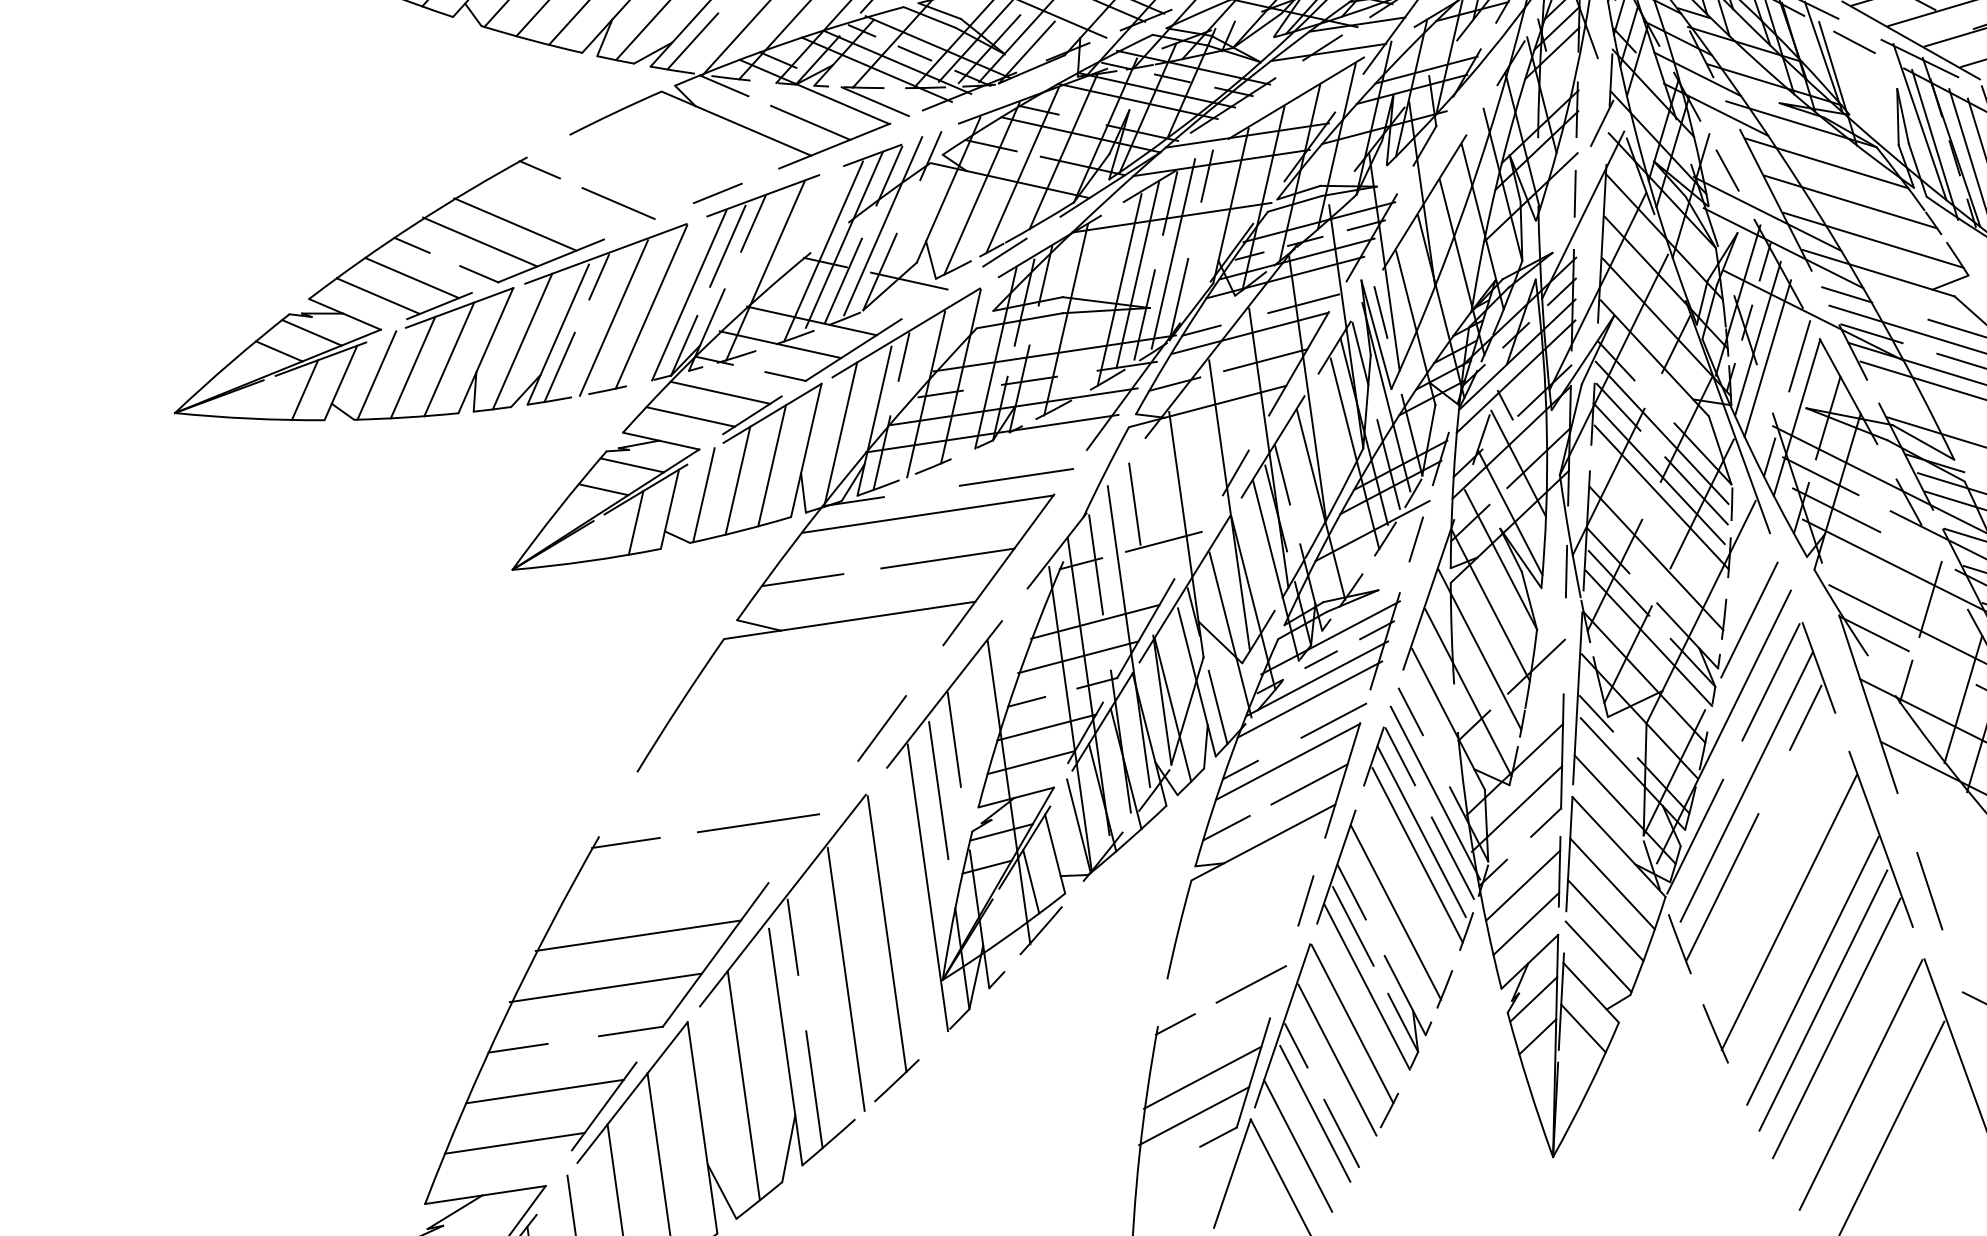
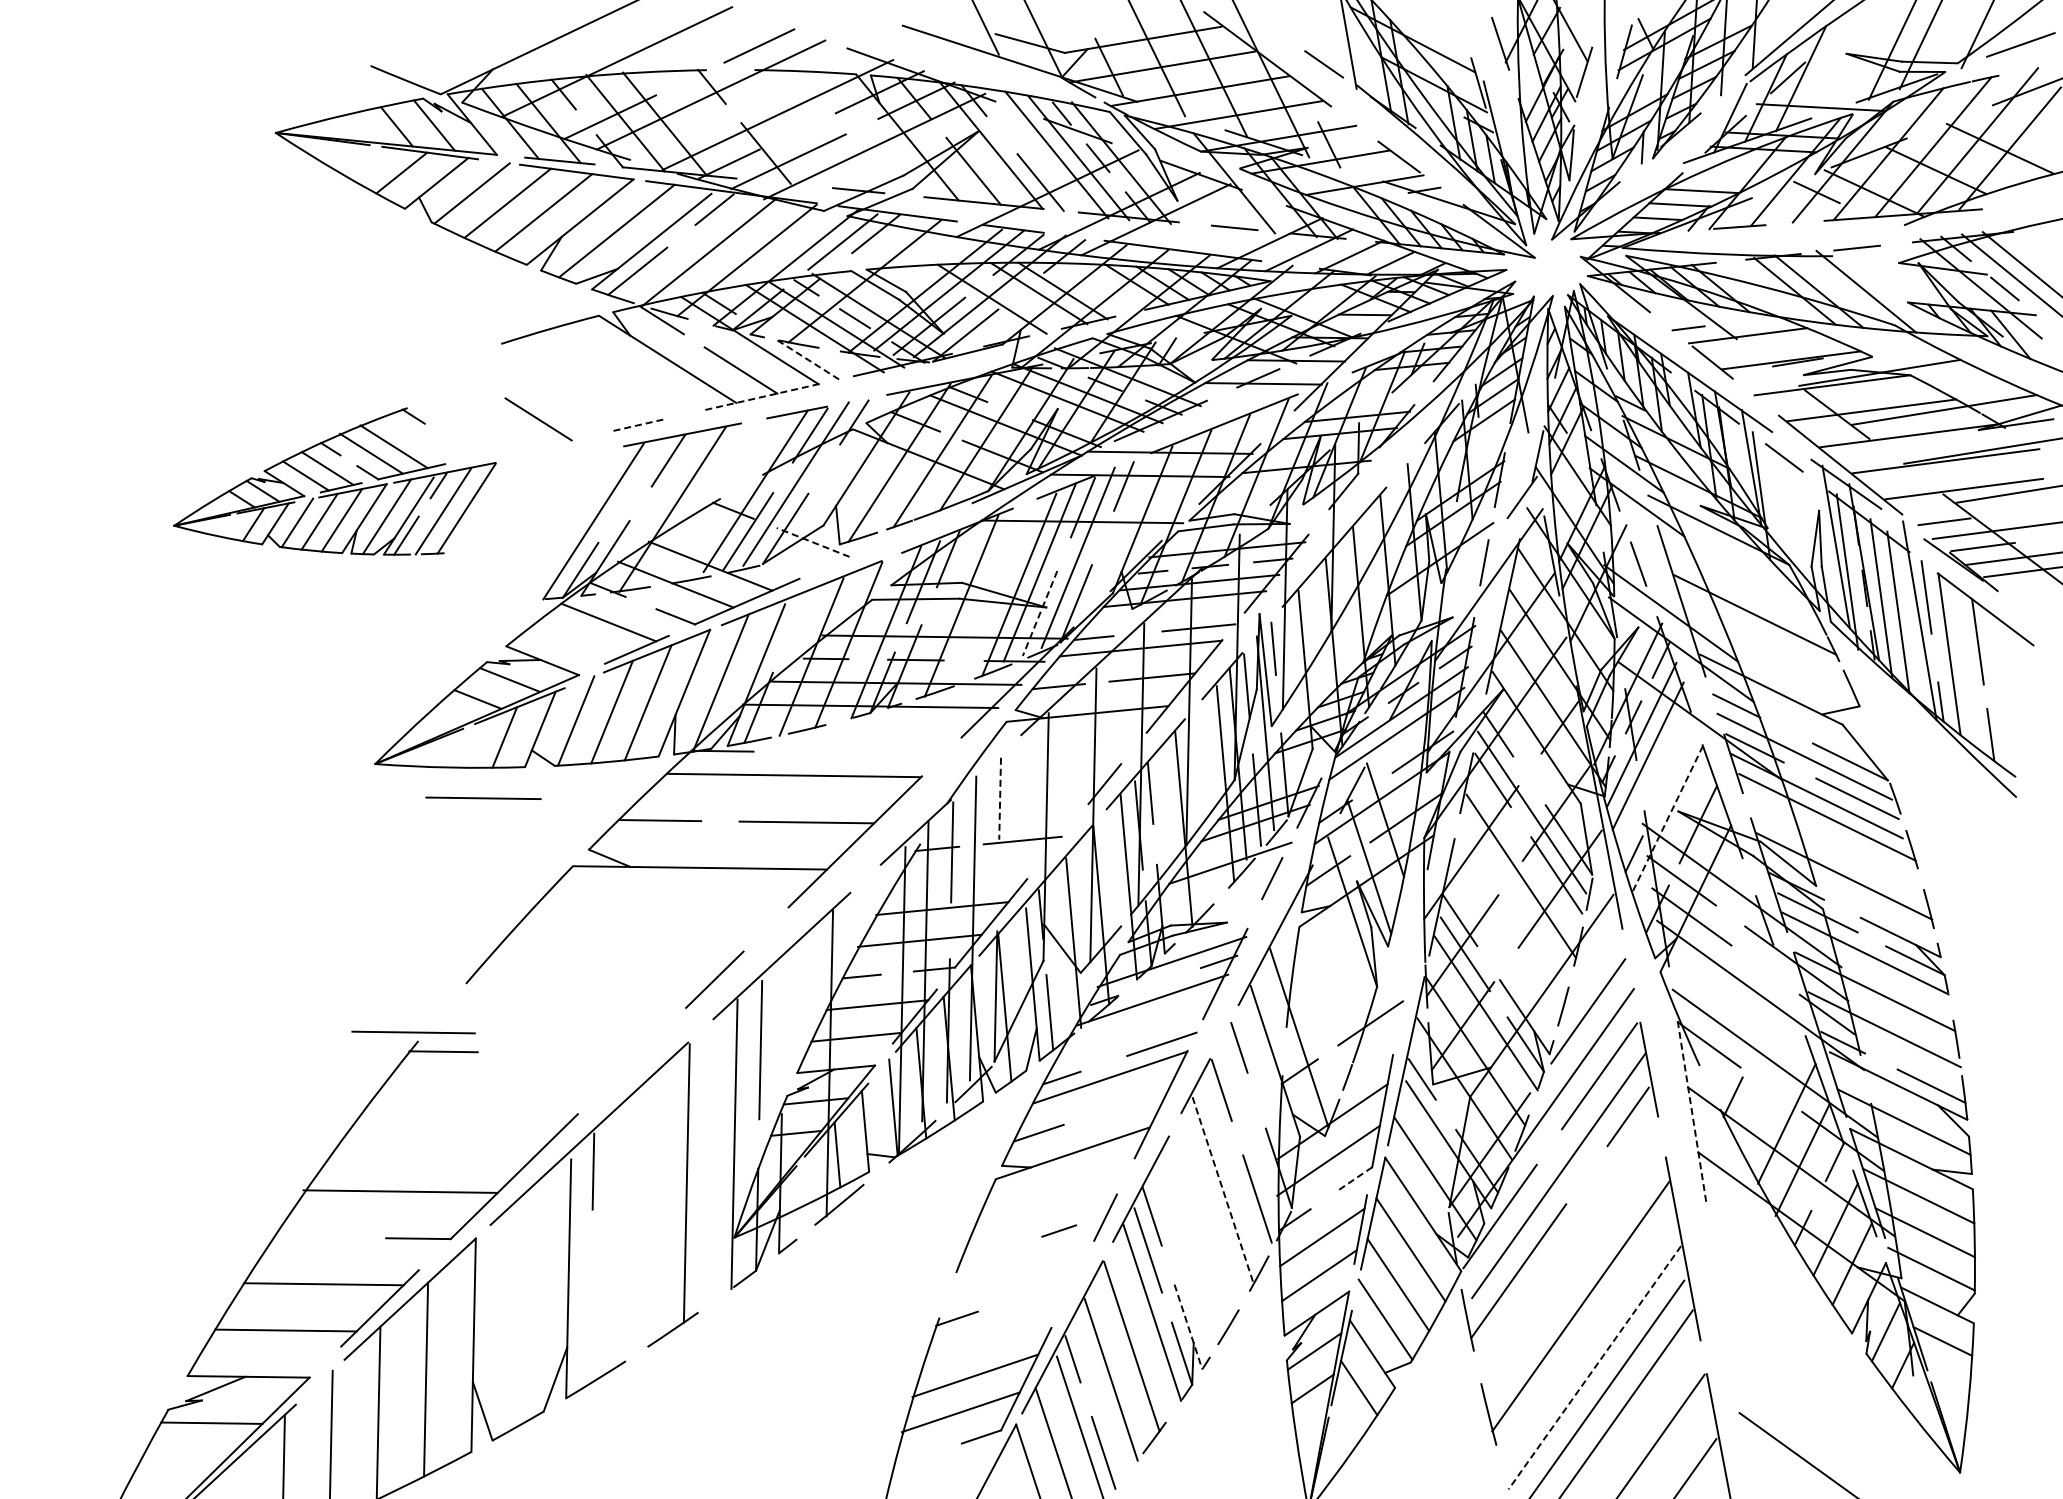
line: (875, 101) -> (808, 359), solid -> dashed
line: (835, 146) -> (761, 397), solid -> dashed
line: (1826, 162) -> (1737, 572), removed
line: (718, 193) -> (638, 425), solid -> dashed
line: (1873, 239) -> (1771, 655), removed
line: (727, 245) -> (639, 478), removed
line: (822, 251) -> (732, 499), removed
line: (1004, 252) -> (911, 529), removed
line: (908, 281) -> (812, 542), solid -> dashed
part: (427, 297) -> (334, 481), size x0.6
line: (1145, 314) -> (1040, 613), solid -> dashed
line: (1799, 356) -> (1679, 759), removed
line: (903, 357) -> (795, 616), removed
line: (1505, 405) -> (1381, 760), removed
line: (690, 416) -> (575, 641), removed
line: (1796, 417) -> (1667, 819), solid -> dashed
line: (1659, 473) -> (1522, 852), removed
line: (1016, 476) -> (483, 797), moved
line: (1135, 503) -> (1000, 798), solid -> dashed
line: (1656, 558) -> (1506, 935), removed
line: (1566, 570) -> (1415, 933), removed
line: (1930, 598) -> (1770, 1019), removed
line: (1489, 605) -> (1334, 955), removed
line: (1479, 649) -> (1317, 997), removed
line: (1321, 659) -> (1059, 1230), moved
line: (1309, 699) -> (1141, 1019), removed
line: (1868, 704) -> (1692, 1113), solid -> dashed
line: (954, 739) -> (784, 1002), removed
line: (1309, 784) -> (1127, 1103), removed
line: (1435, 792) -> (1250, 1131), removed
line: (1546, 822) -> (1355, 1178), solid -> dashed
line: (758, 823) -> (413, 1032), moved
line: (1421, 831) -> (1230, 1167), removed
line: (1418, 856) -> (1223, 1191), solid -> dashed
line: (1929, 890) -> (1722, 1307), removed
line: (1395, 912) -> (1192, 1243), removed
line: (637, 934) -> (440, 1144), removed
line: (1812, 971) -> (1594, 1368), solid -> dashed
line: (846, 979) -> (639, 1221), removed
line: (1251, 984) -> (1038, 1291), removed
line: (1405, 995) -> (1188, 1326), solid -> dashed
line: (518, 1047) -> (304, 1236), removed
line: (743, 1085) -> (520, 1309), removed
line: (813, 1089) -> (589, 1325), removed

